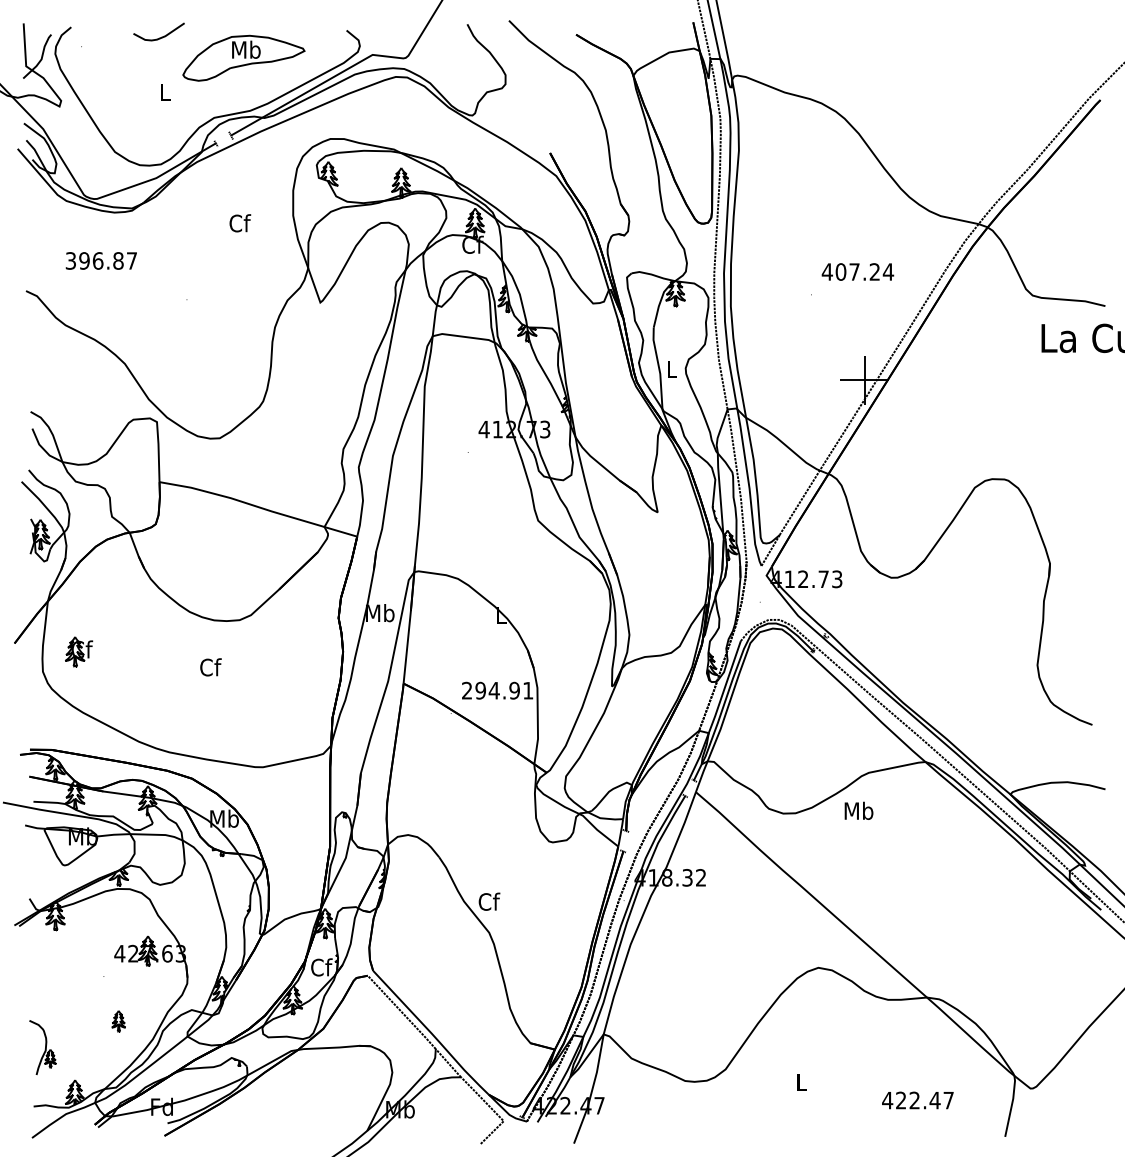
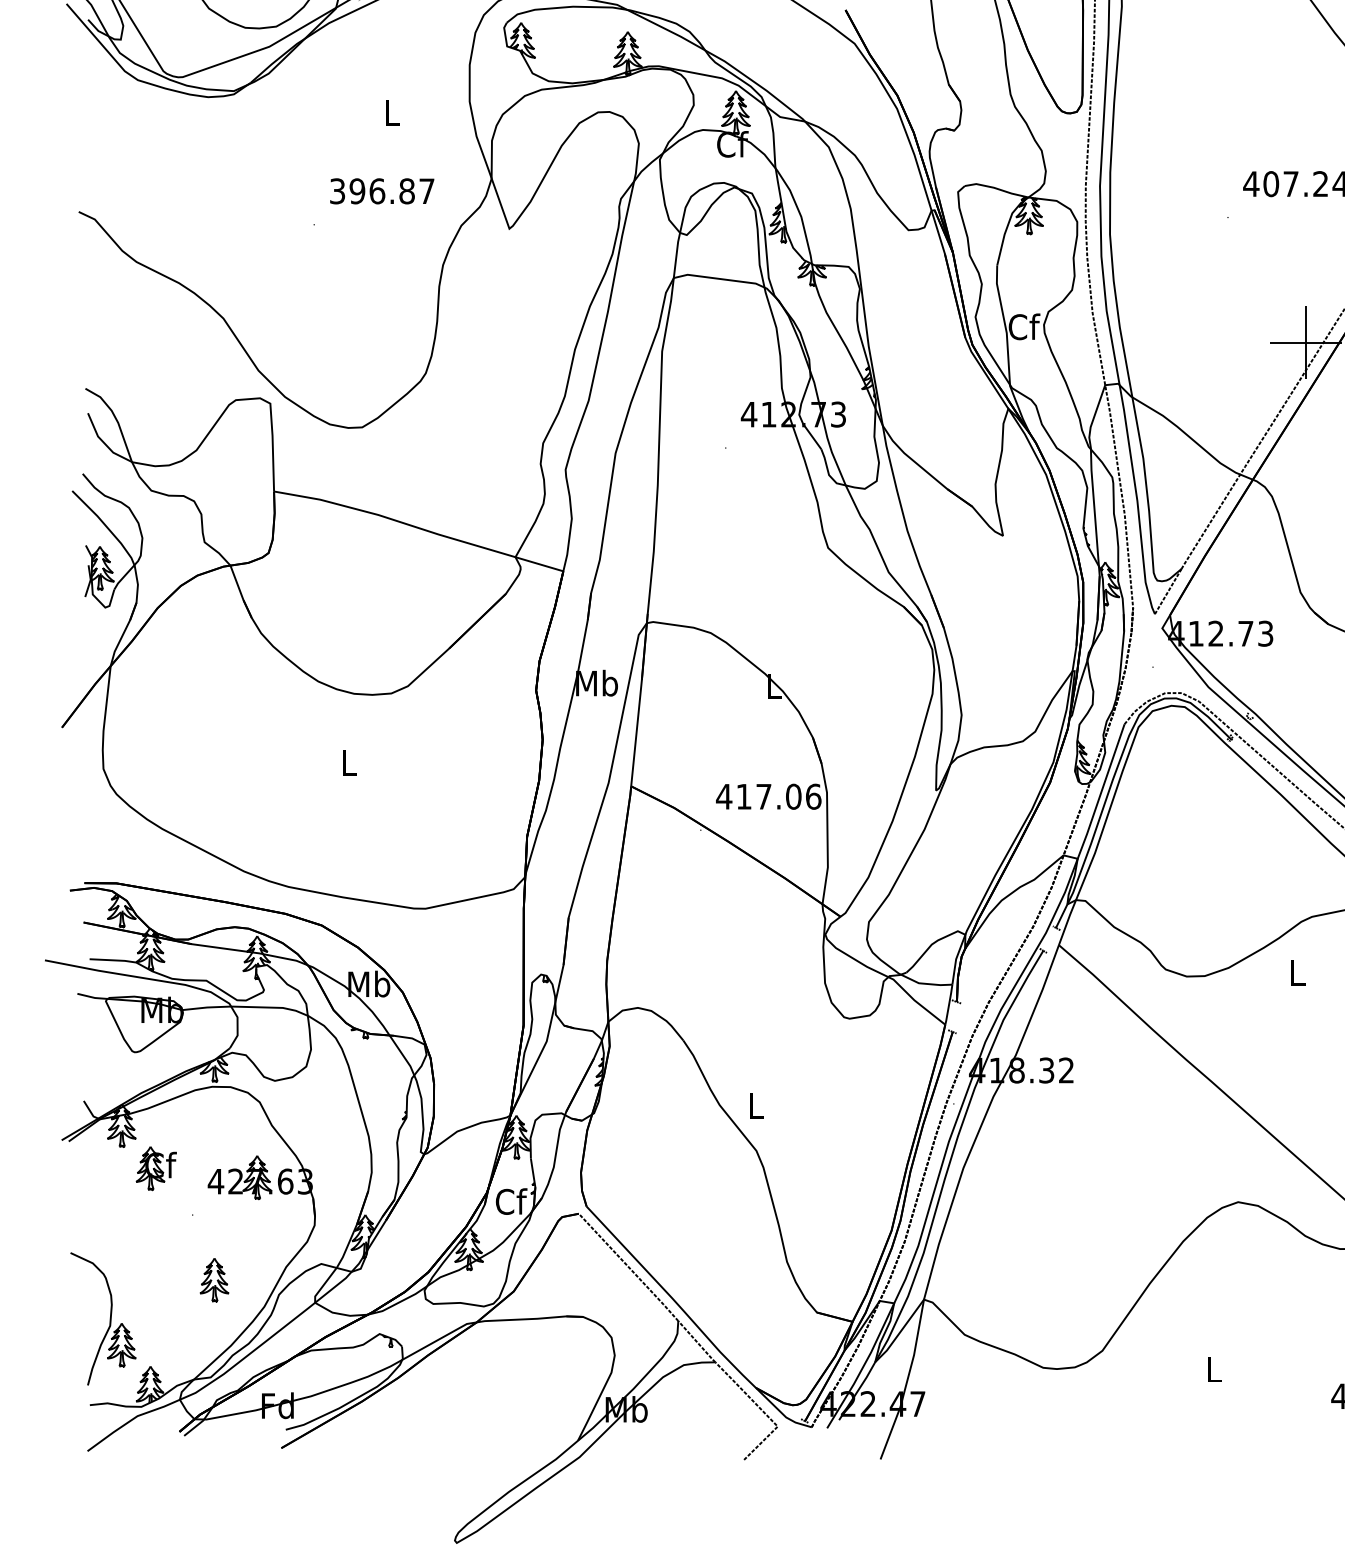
text: (240, 223) -> (392, 113), Cf -> L
text: (100, 260) -> (380, 190), moved
text: (672, 369) -> (1024, 326), L -> Cf
part: (79, 651) -> (156, 1168), moved
text: (210, 667) -> (348, 762), Cf -> L
text: (497, 690) -> (768, 796), 294.91 -> 417.06
text: (858, 810) -> (1296, 971), Mb -> L
text: (489, 901) -> (756, 1105), Cf -> L
part: (118, 1021) -> (214, 1280), size x1.43
part: (42, 1047) -> (102, 1318), size x1.67

